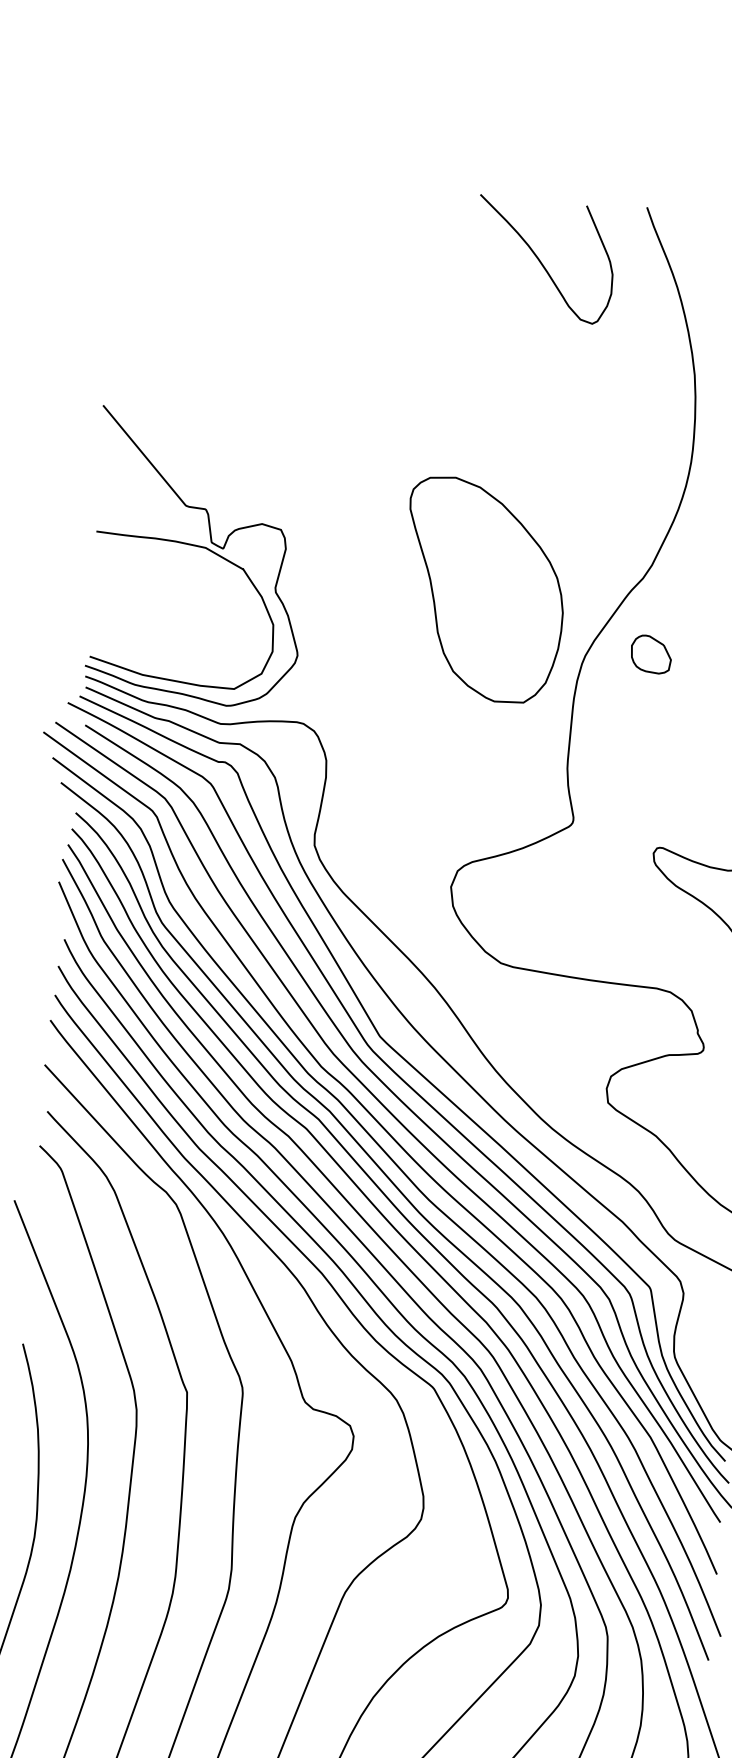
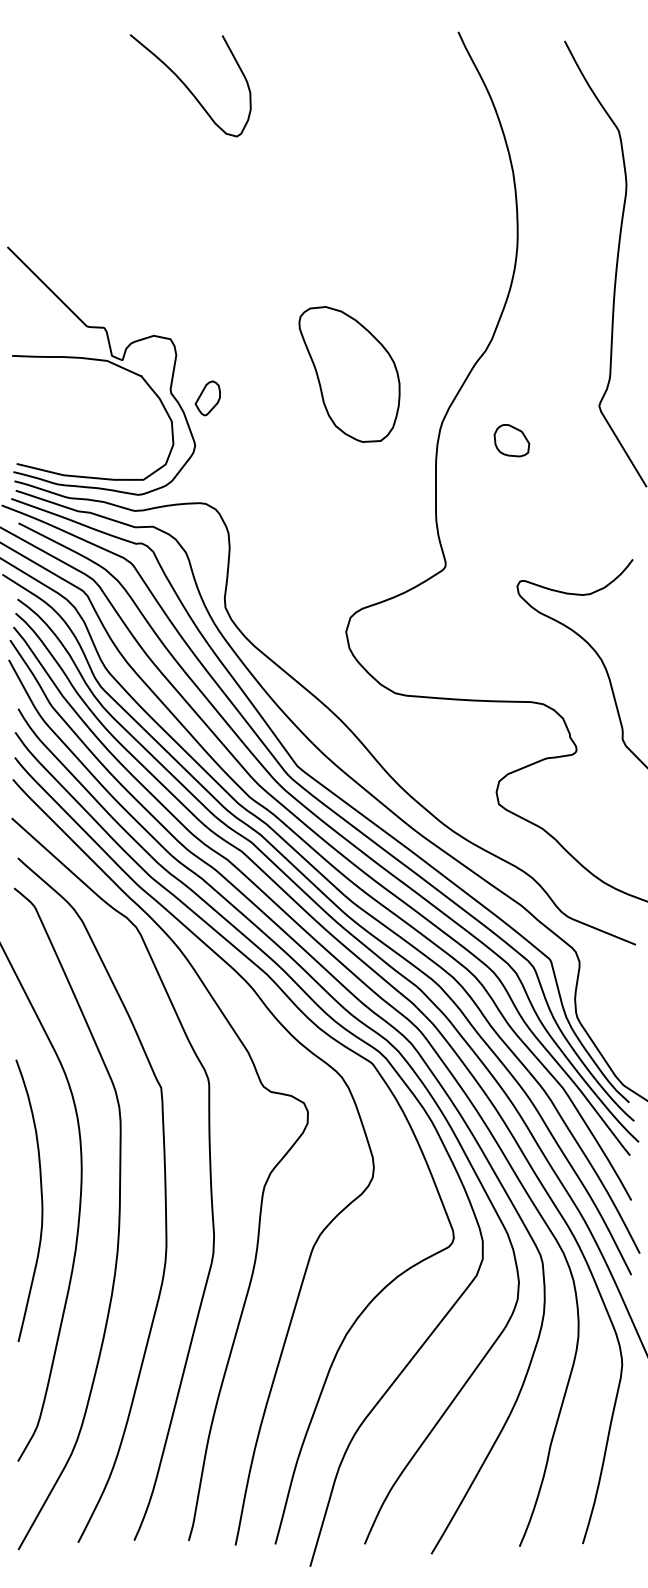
curve: (541, 261) -> (188, 87), moved
part: (483, 590) -> (349, 374), size x0.71
part: (317, 602) -> (207, 398), added
part: (650, 654) -> (511, 440), moved

